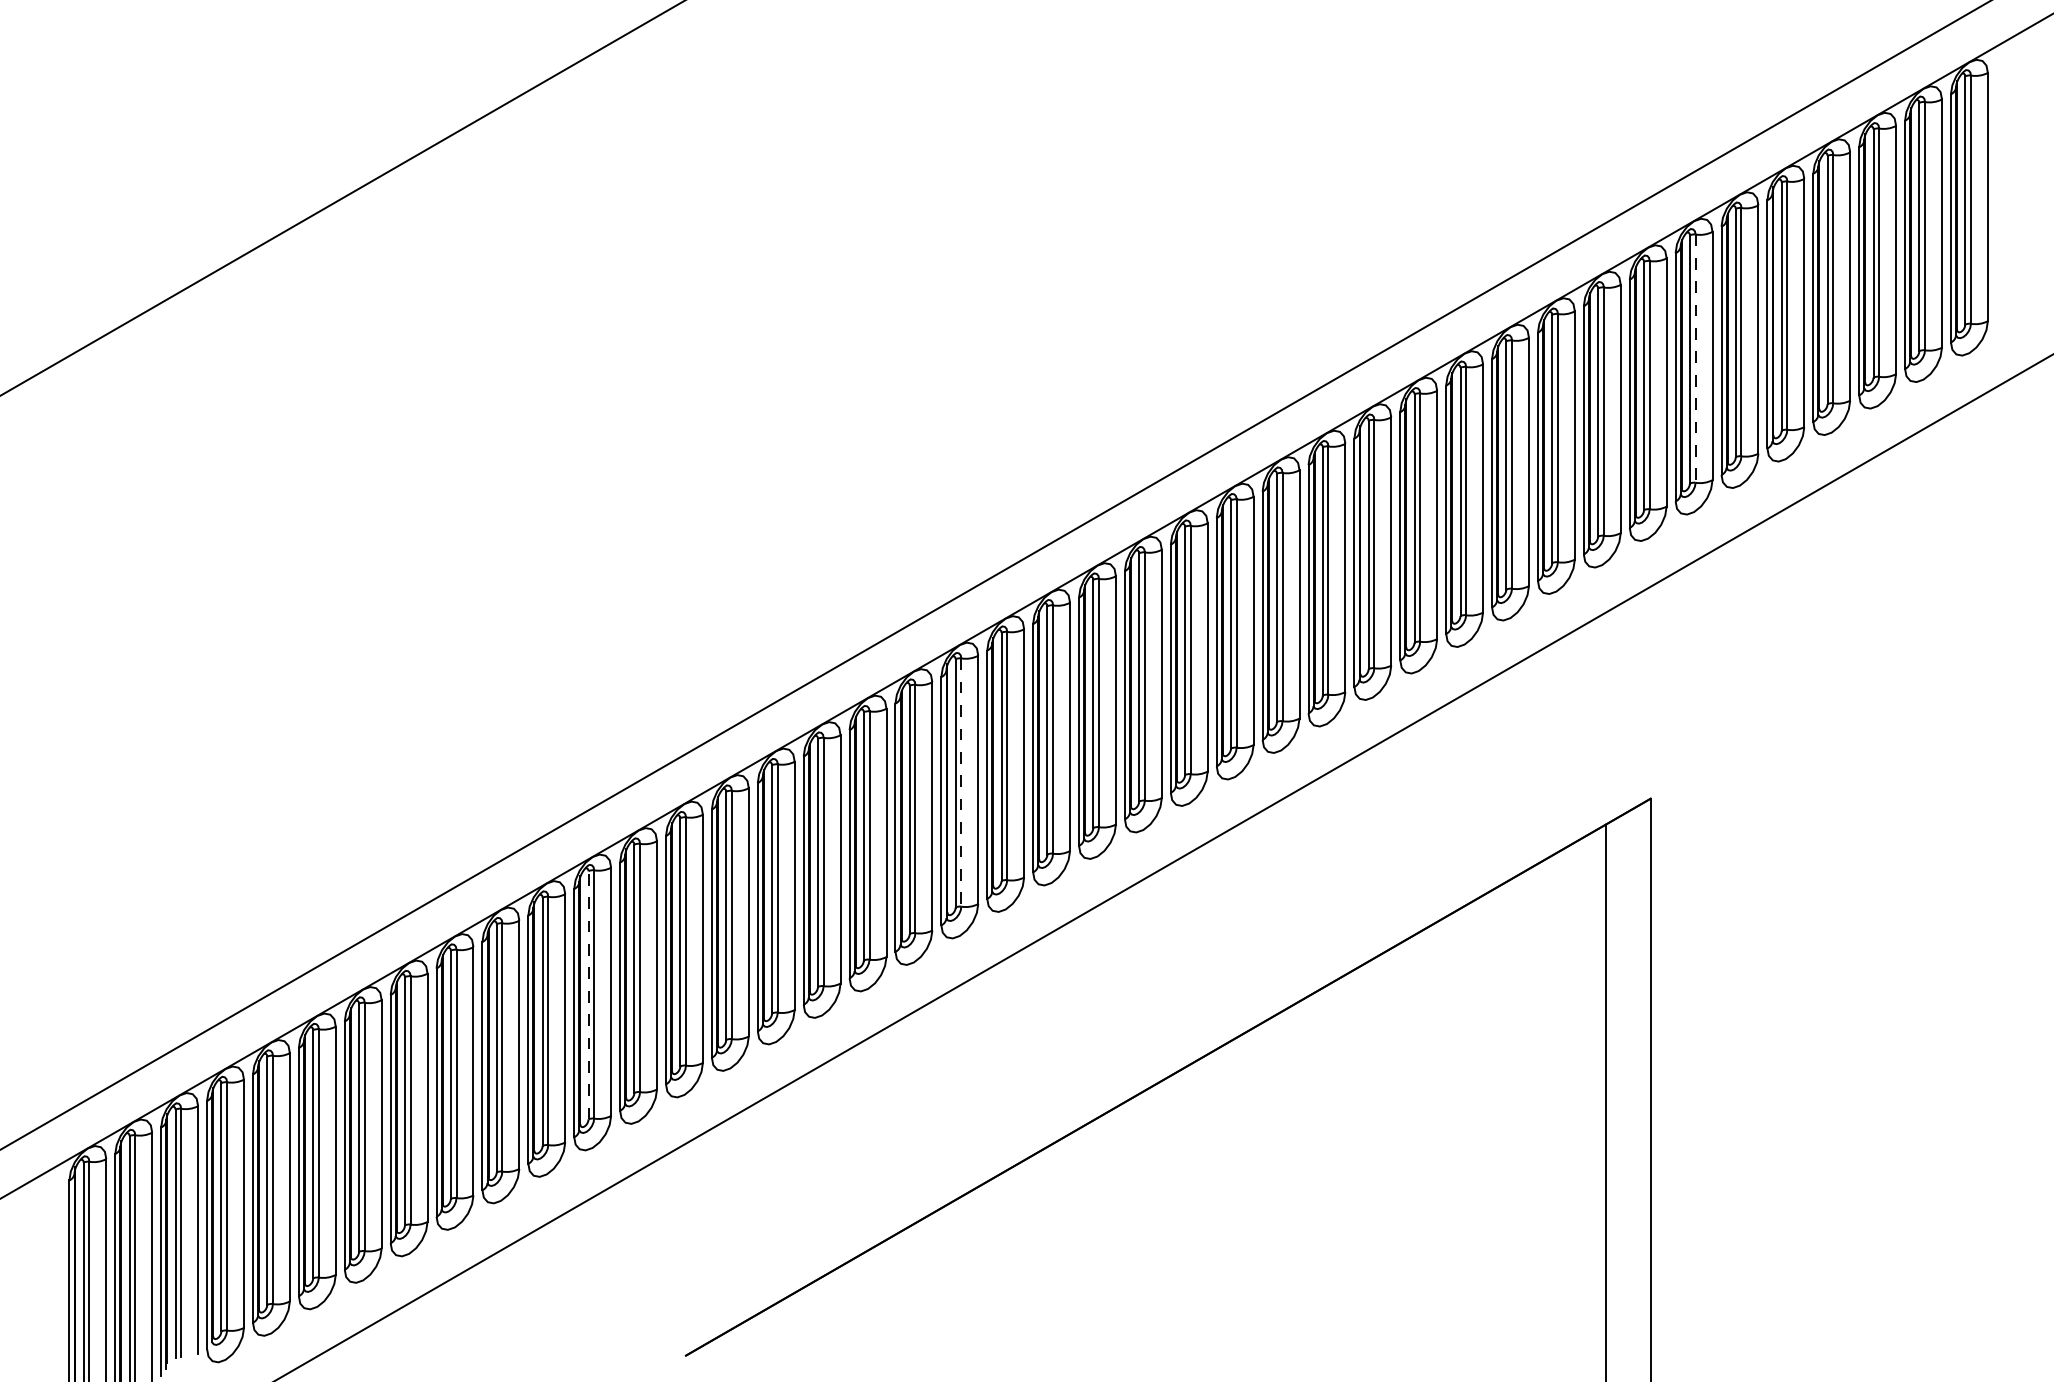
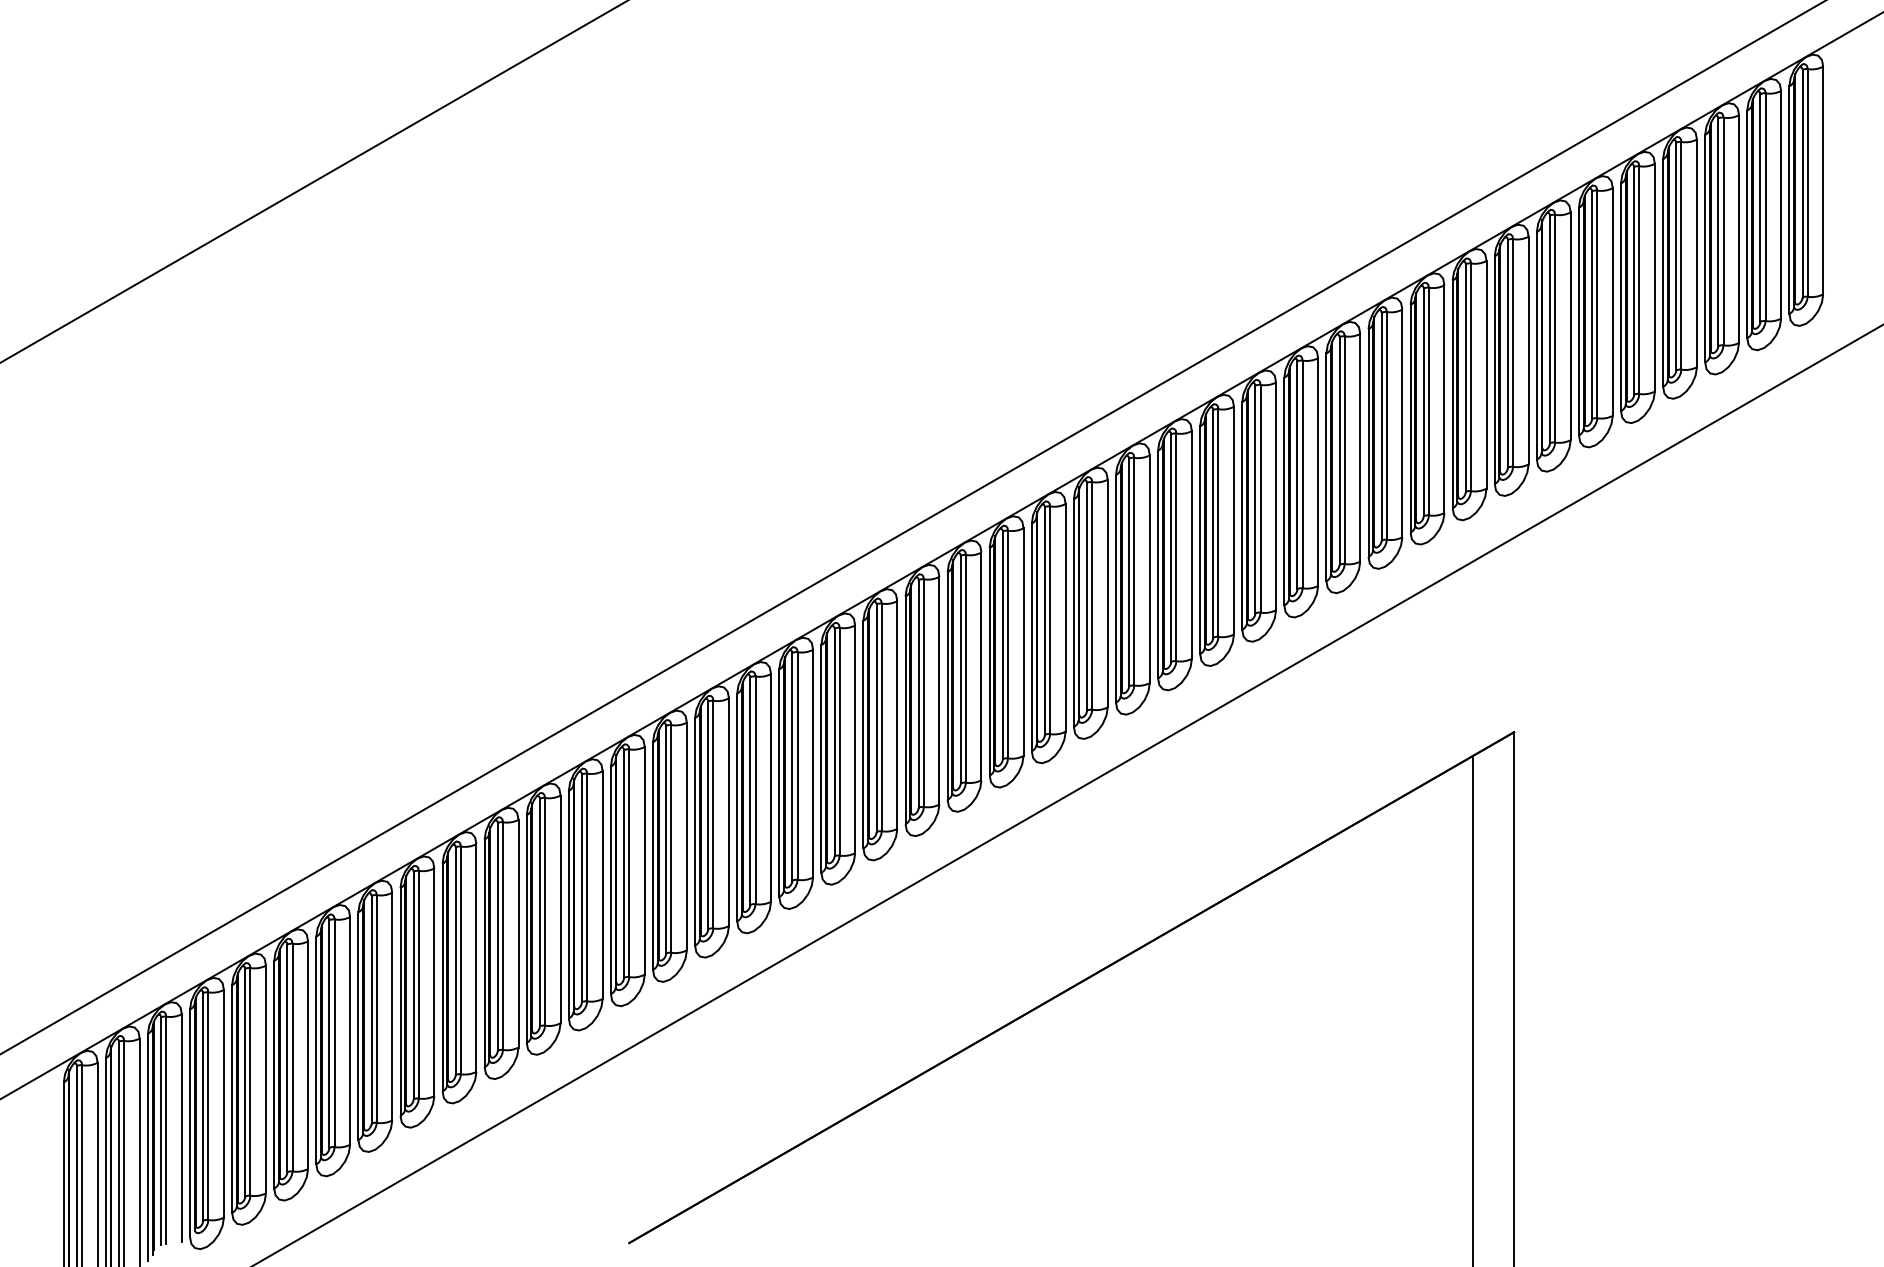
line: (1695, 359) -> (1555, 329), dashed -> solid
line: (961, 783) -> (881, 718), dashed -> solid
line: (588, 994) -> (539, 911), dashed -> solid

